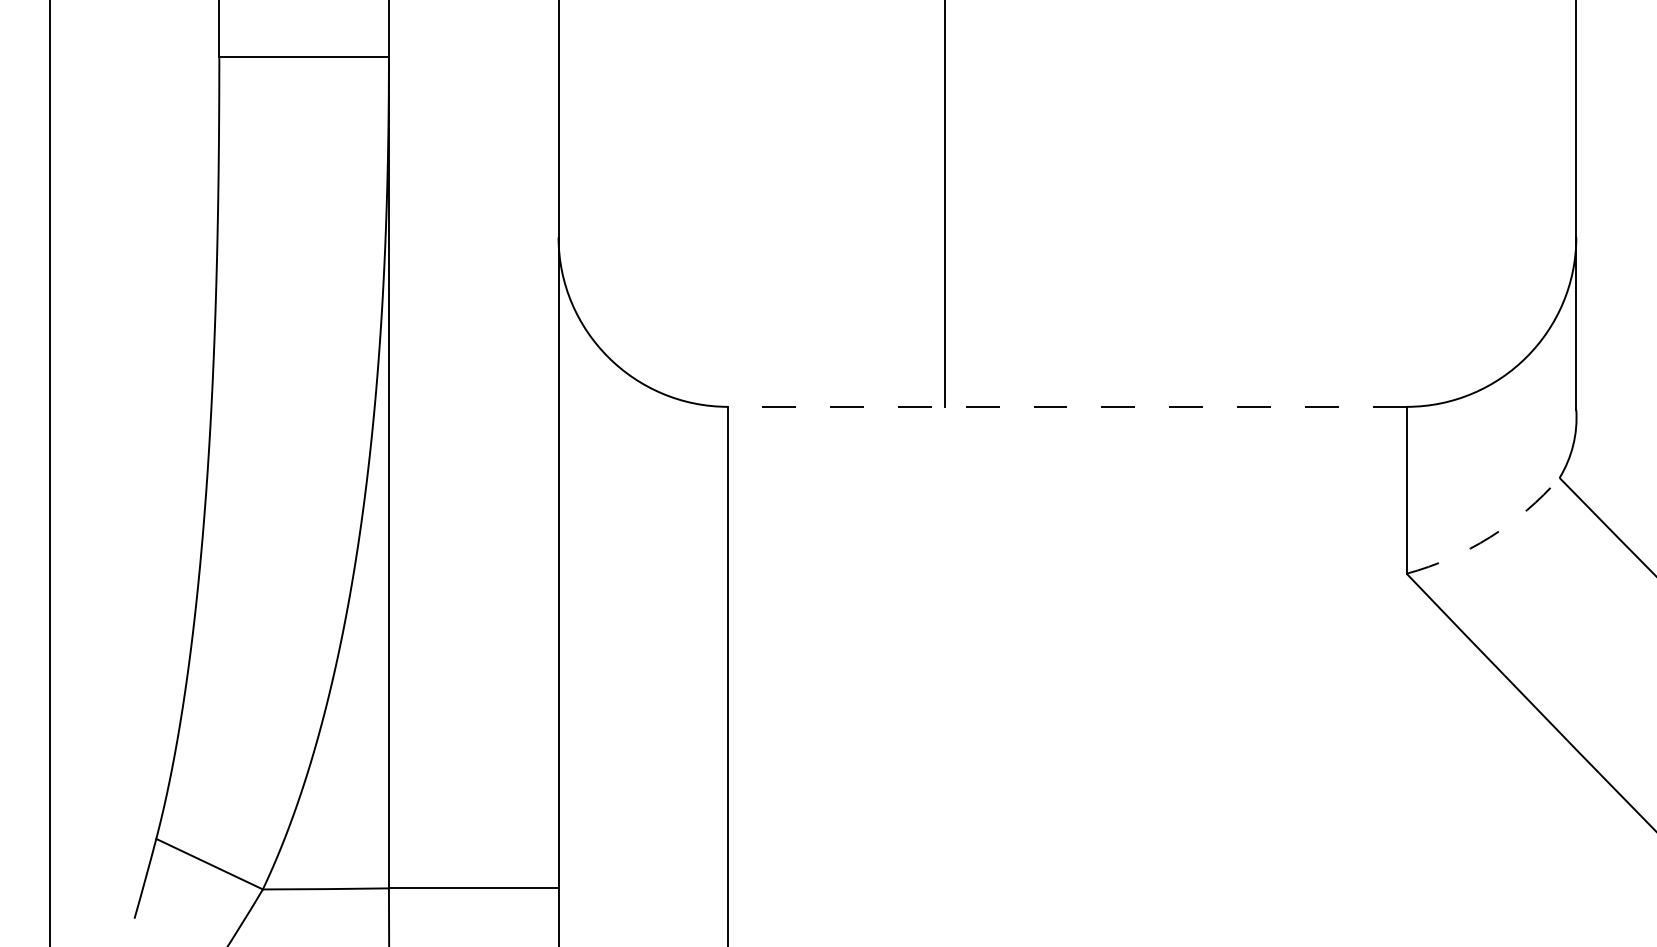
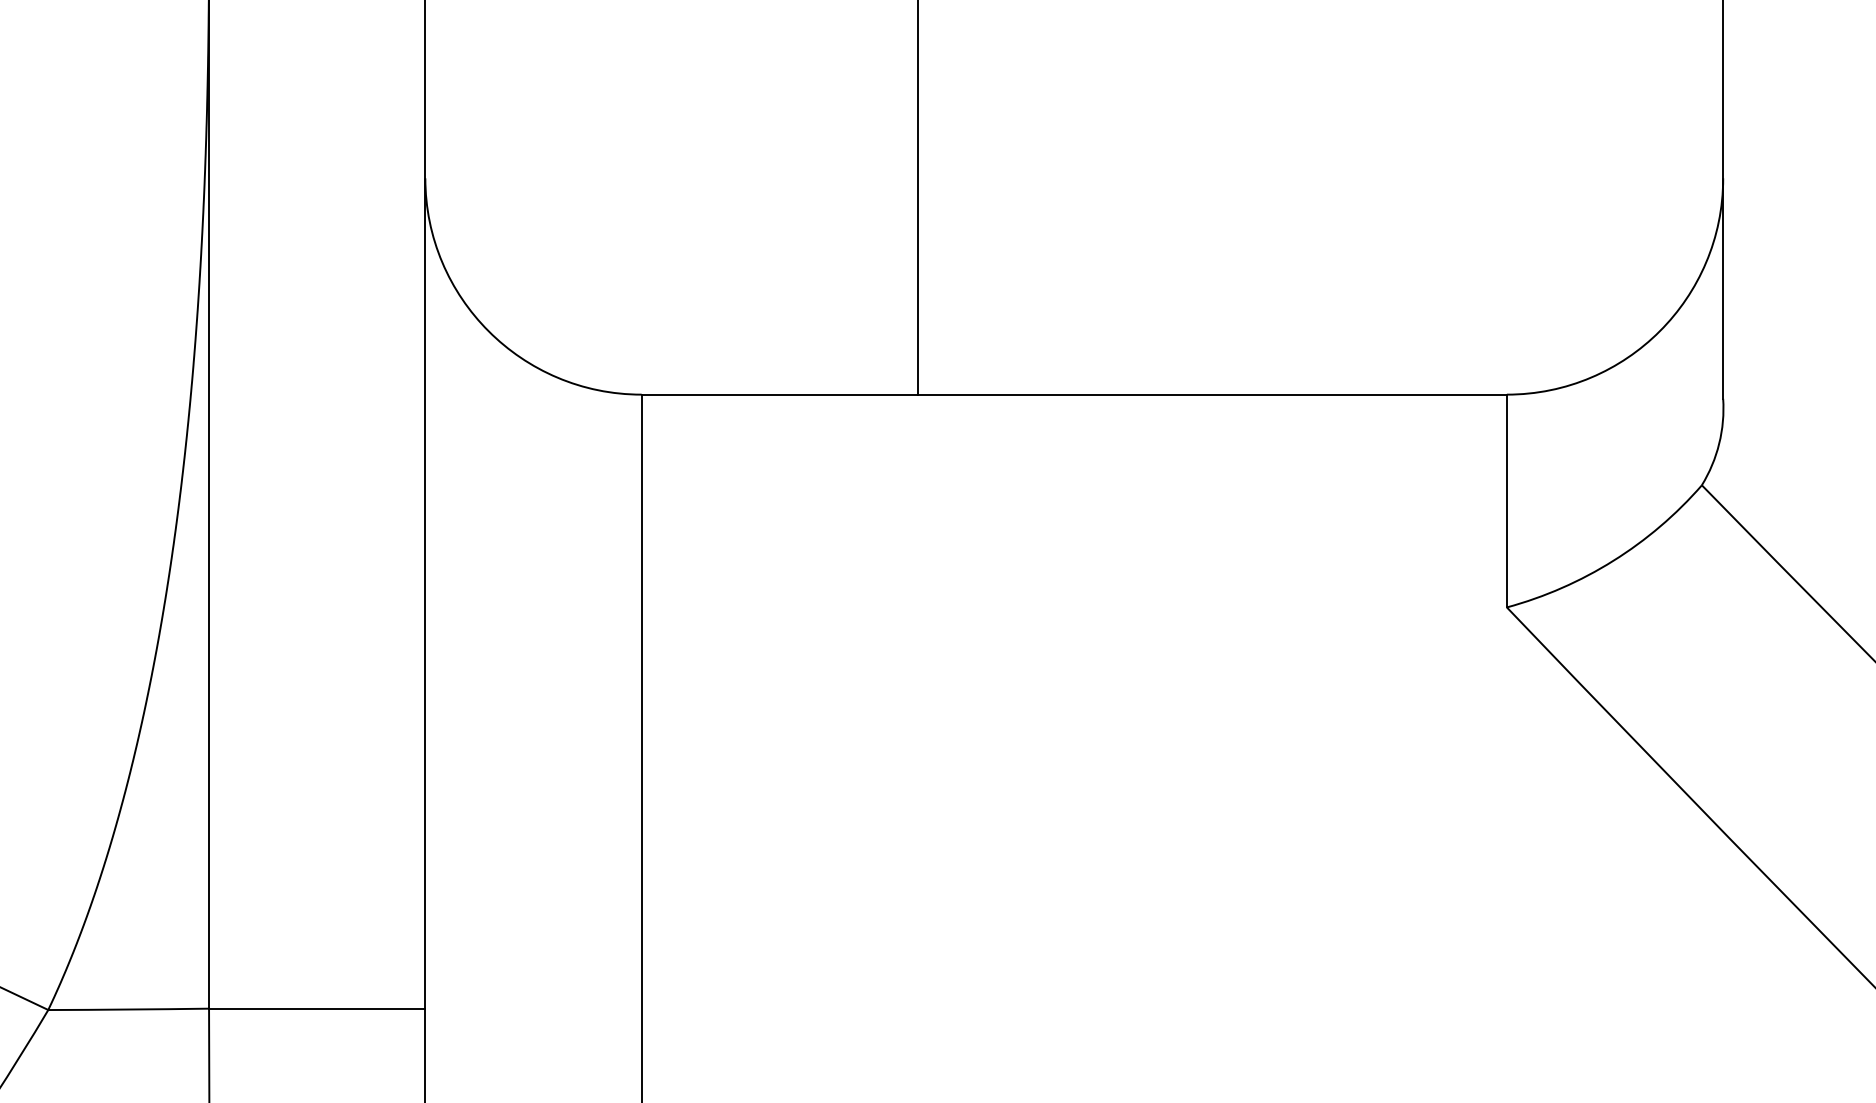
line: (1066, 406) -> (1073, 394), dashed -> solid
arc: (1490, 537) -> (1613, 561), dashed -> solid

